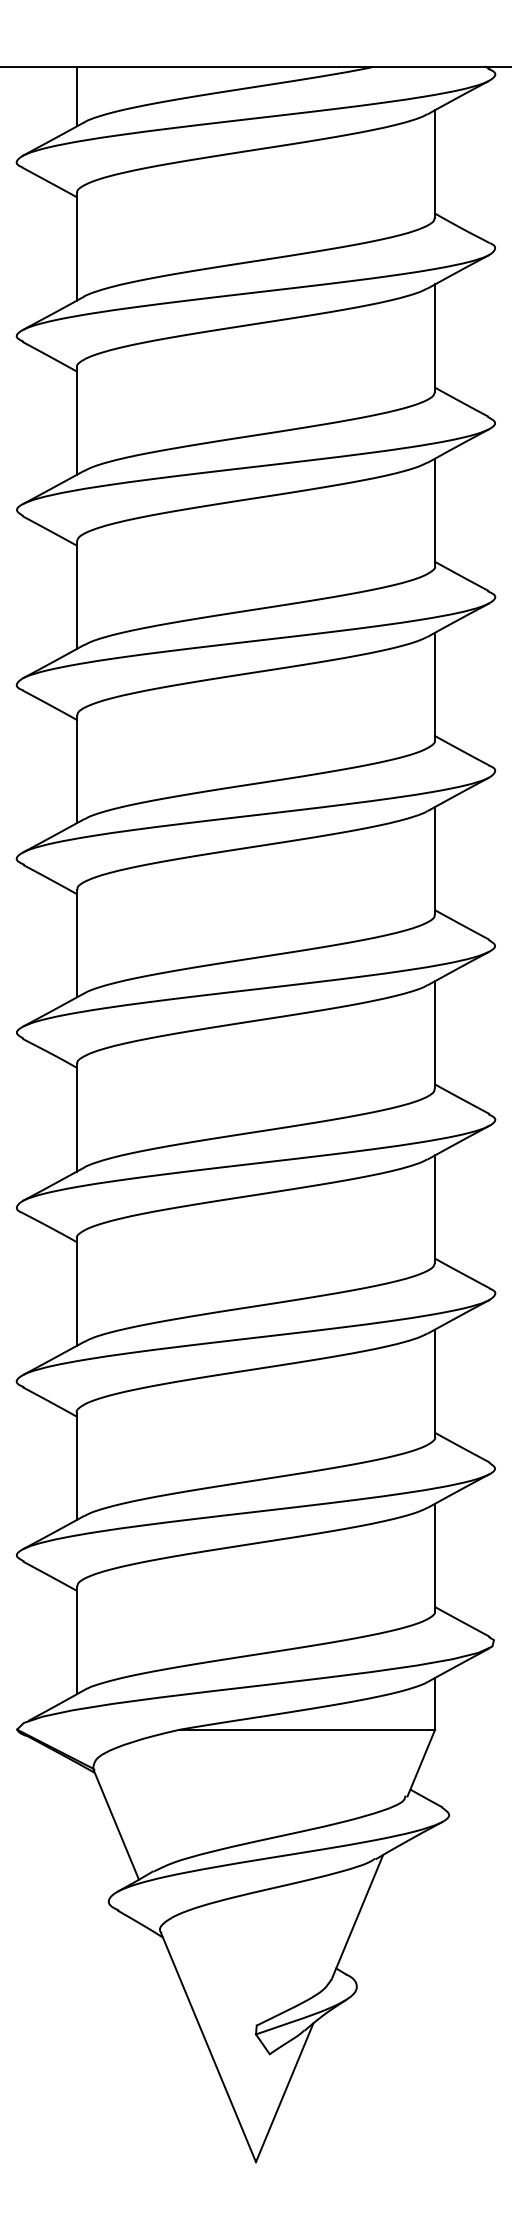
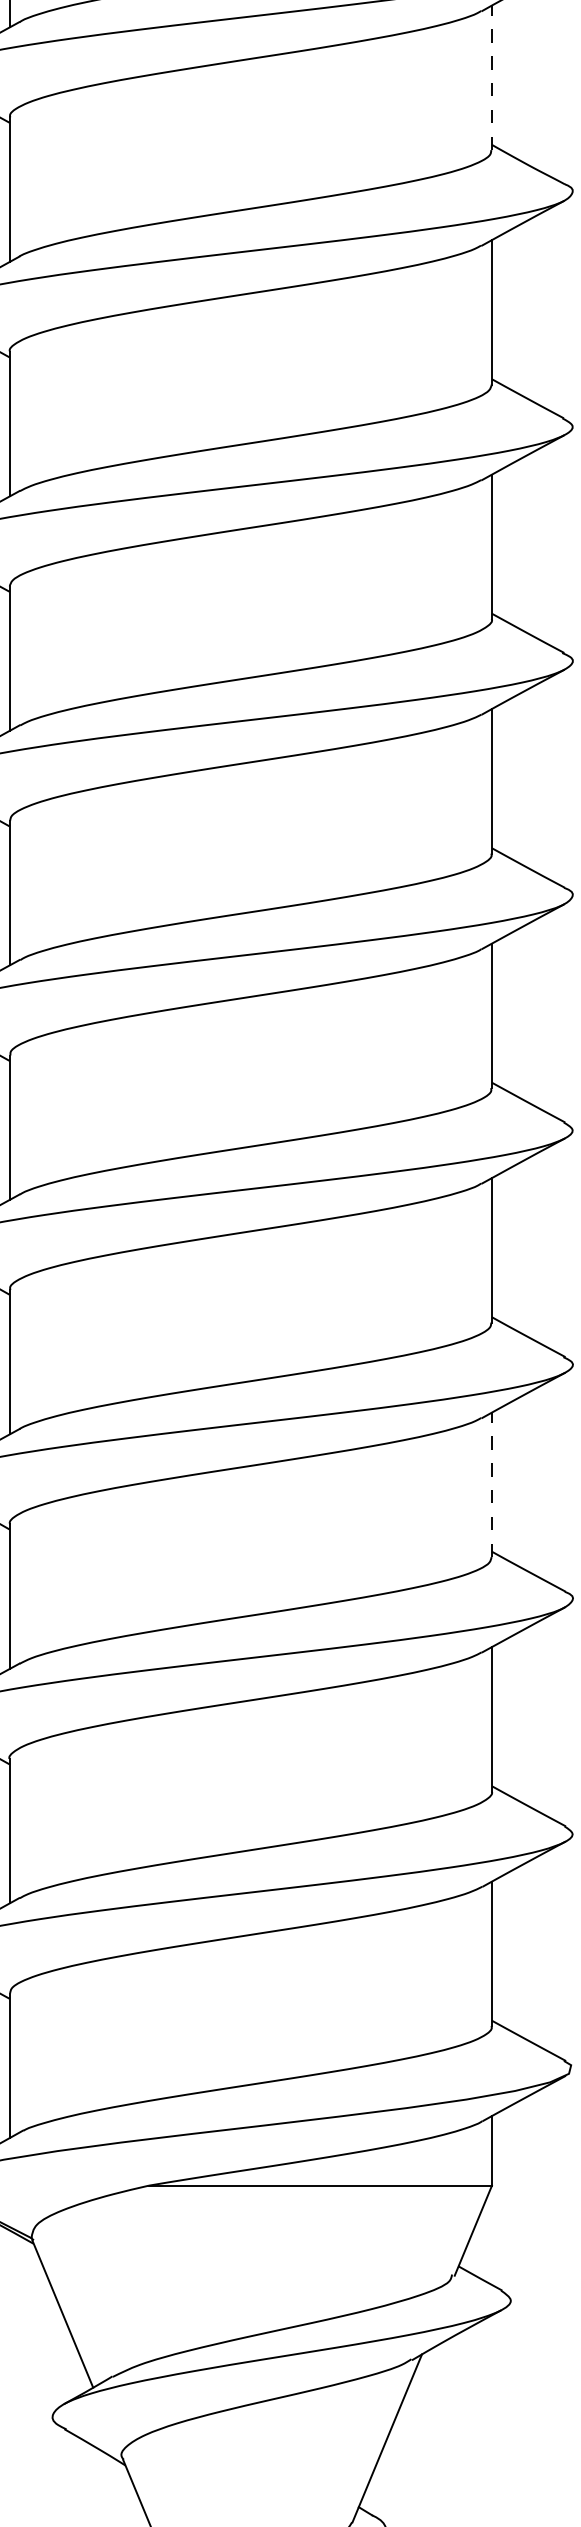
line: (435, 163) -> (492, 77), solid -> dashed
line: (435, 1209) -> (492, 1485), solid -> dashed

